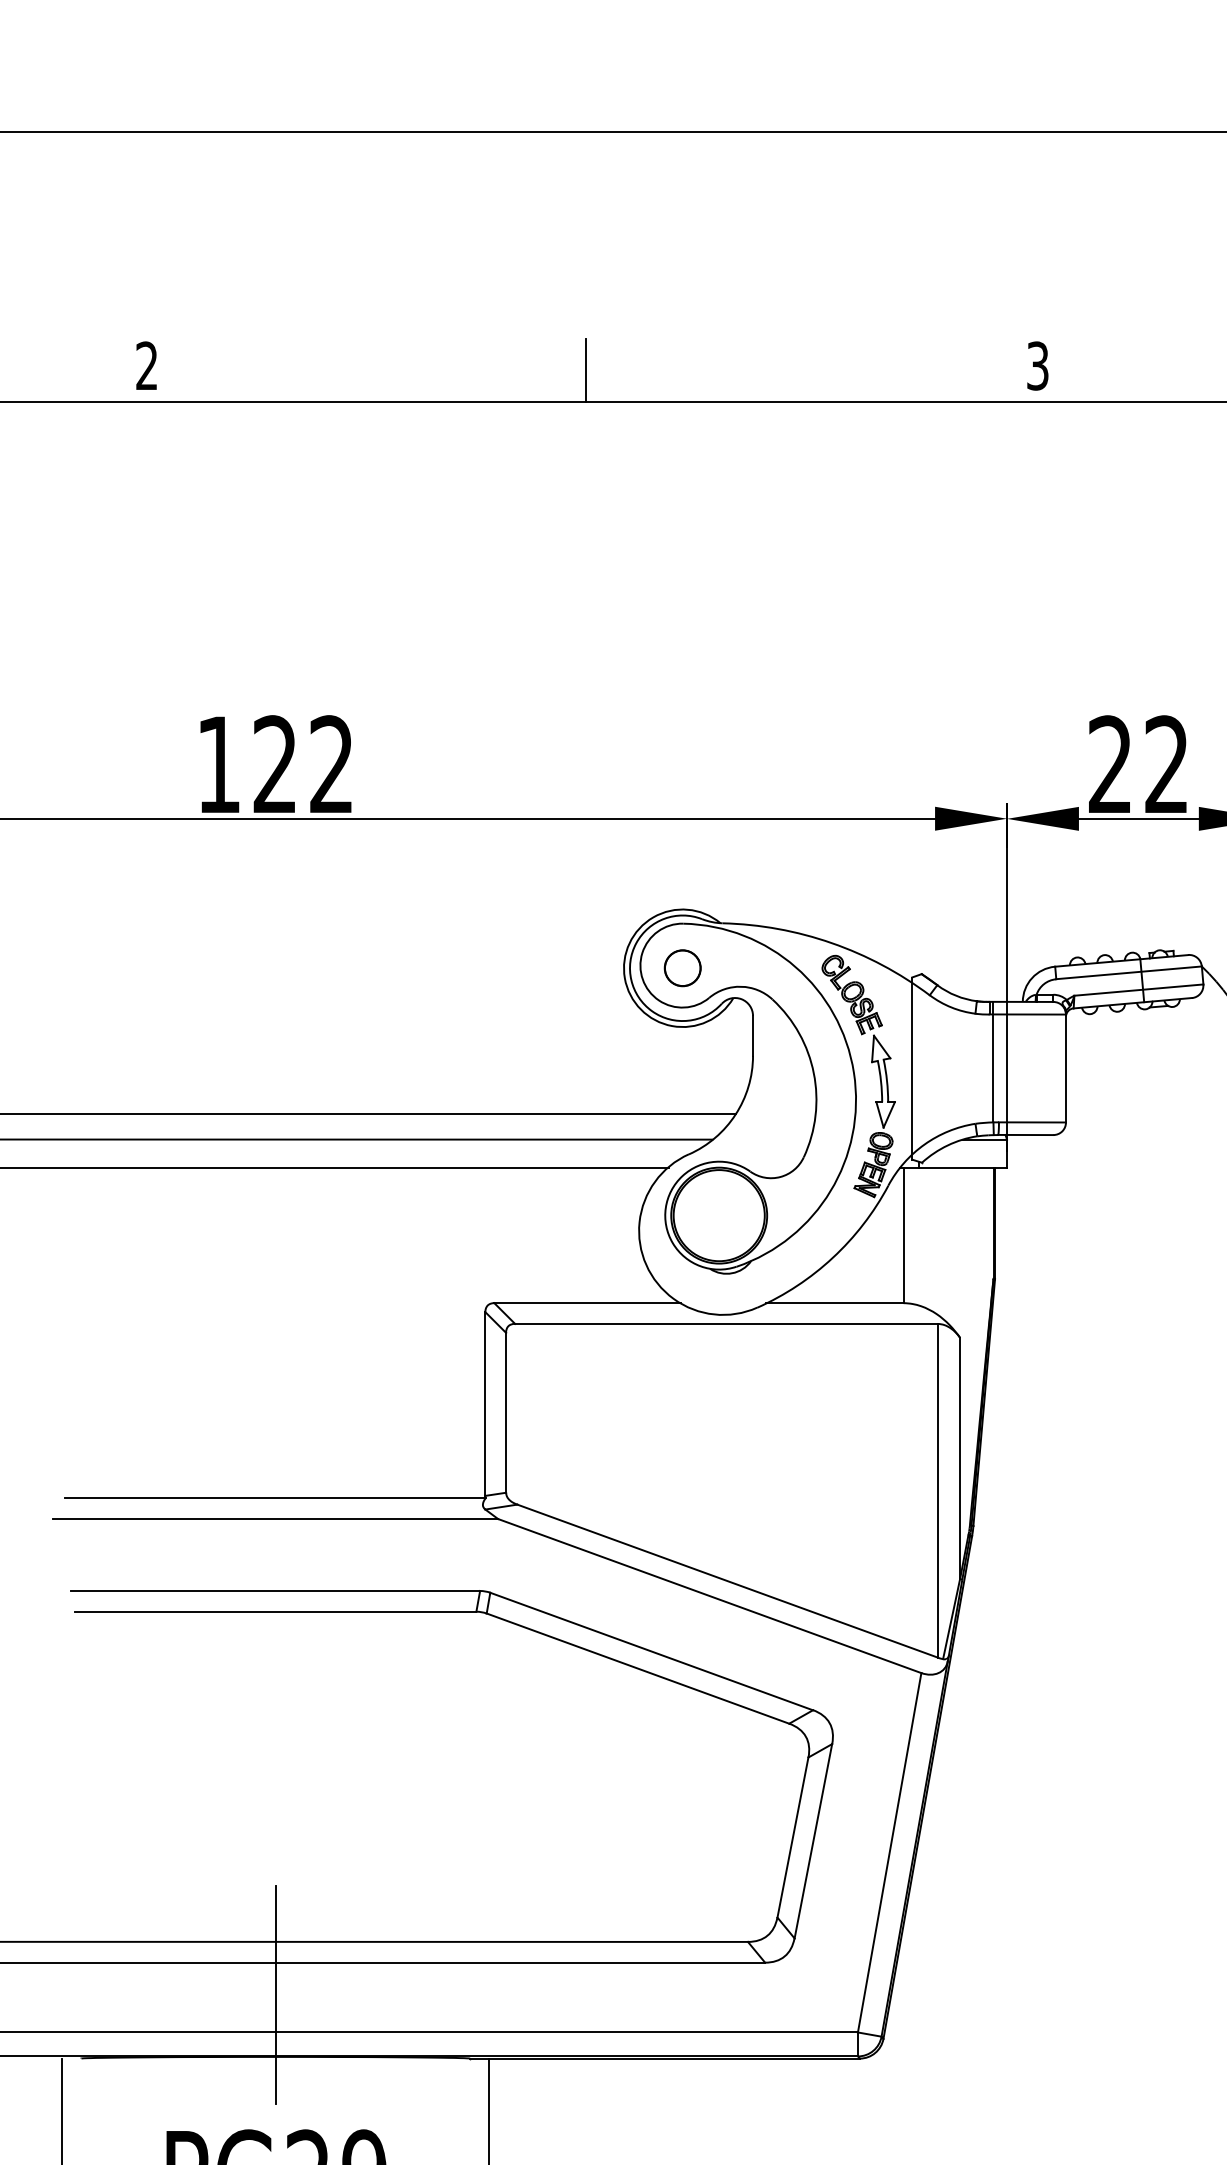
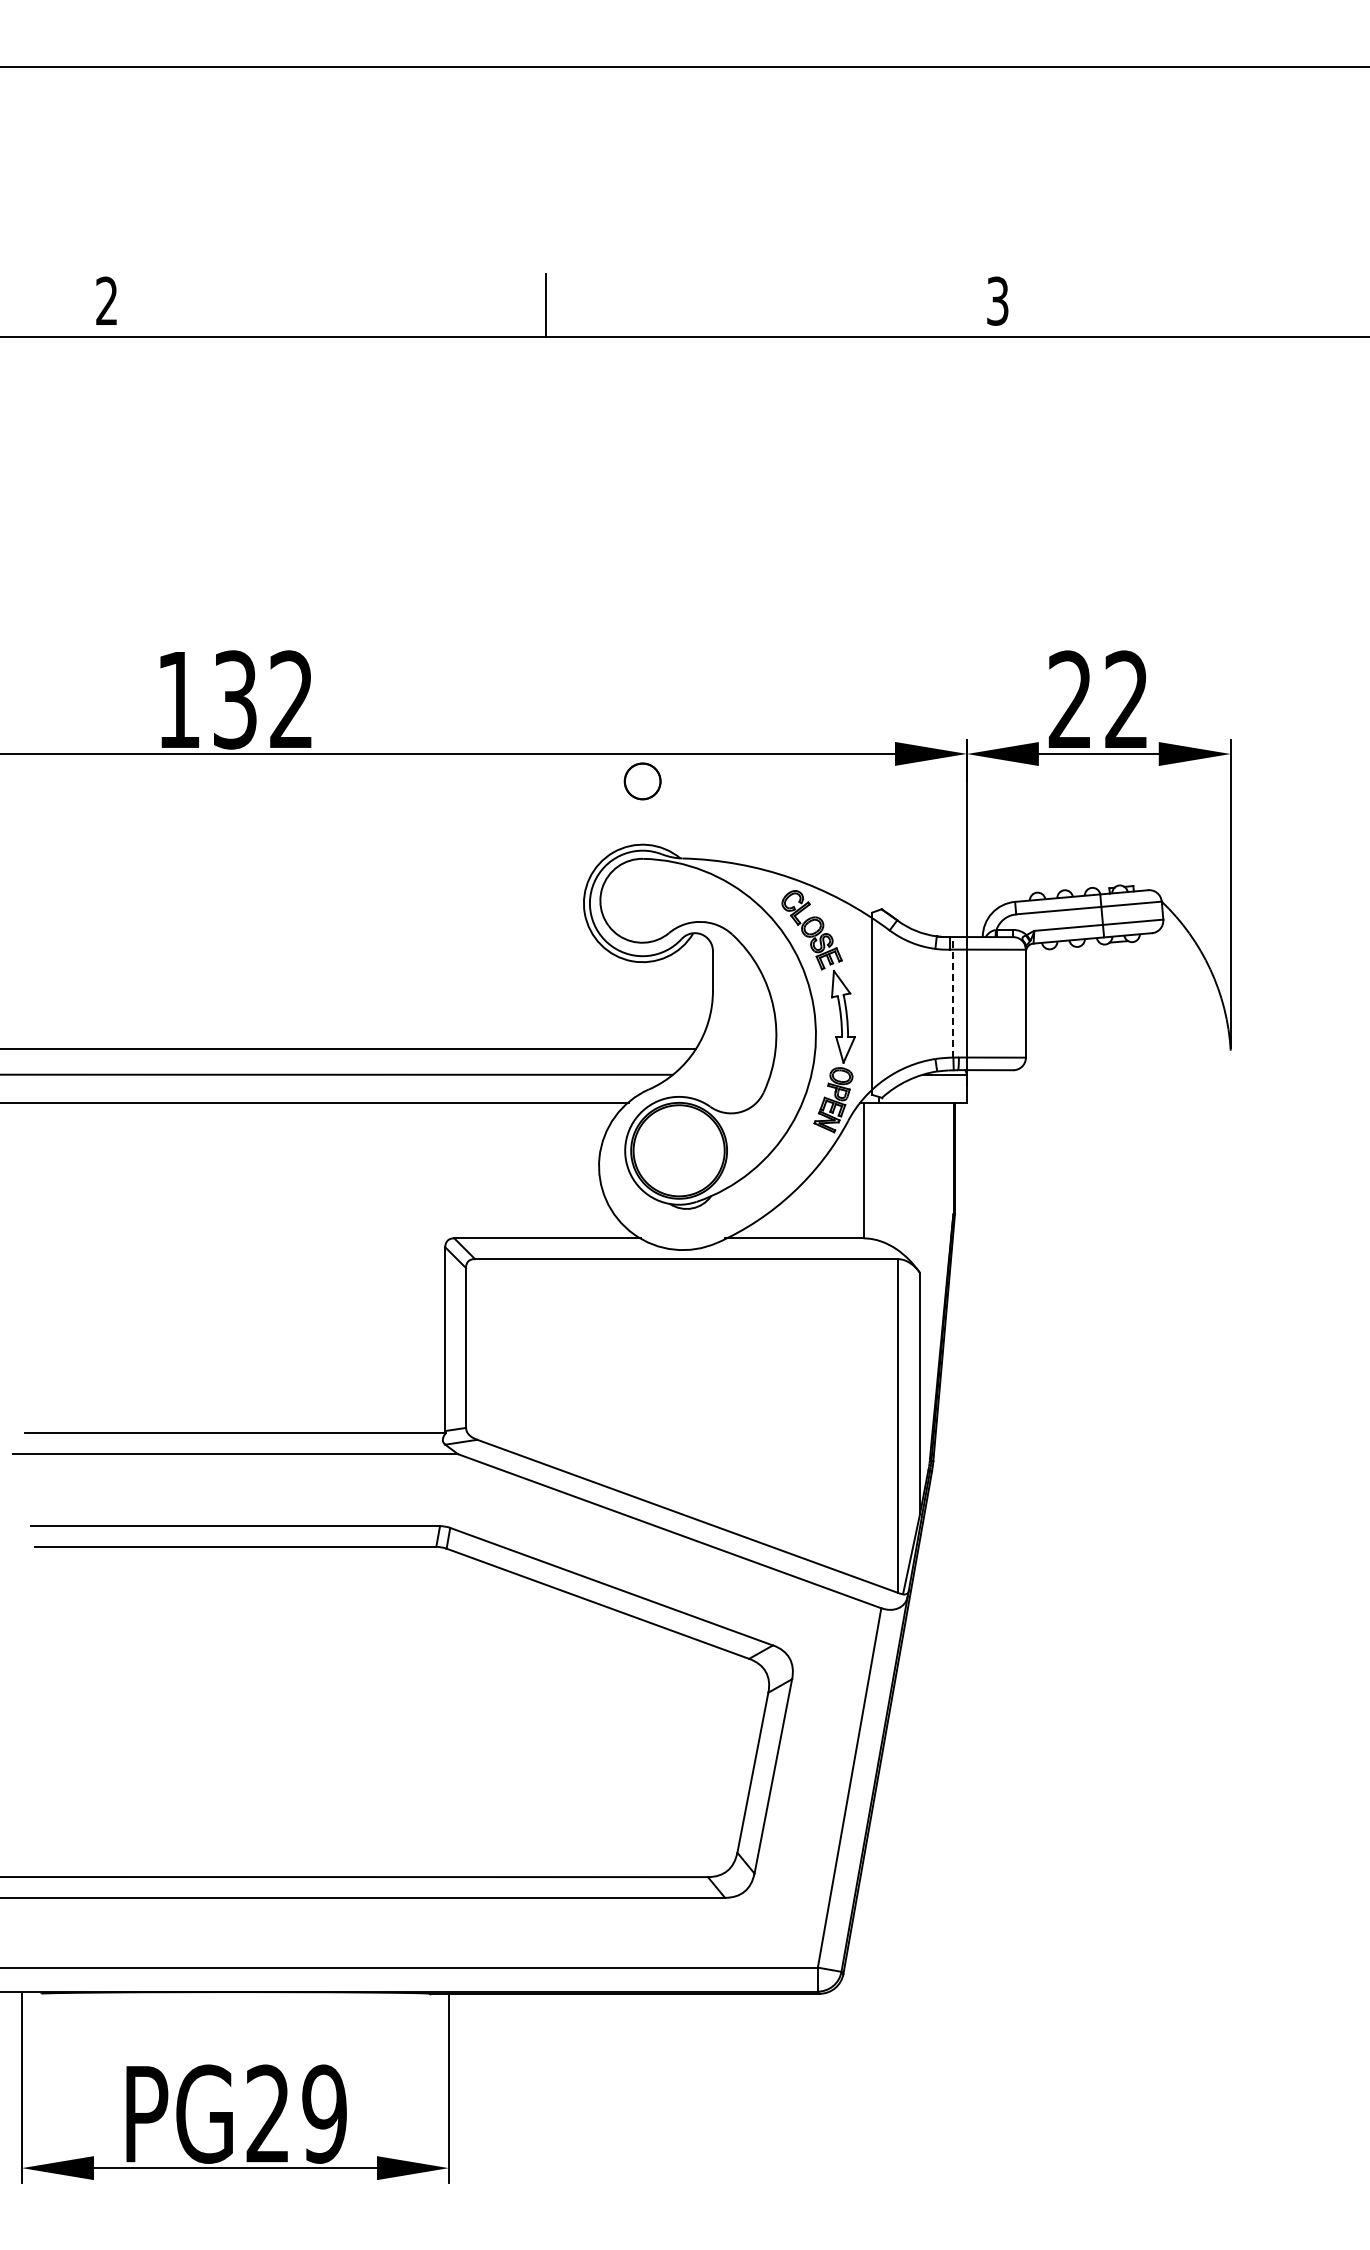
text: (274, 764) -> (234, 699), 122 -> 132
part: (682, 968) -> (642, 781), moved
line: (993, 1061) -> (953, 996), solid -> dashed
line: (275, 1994) -> (235, 1929), removed

